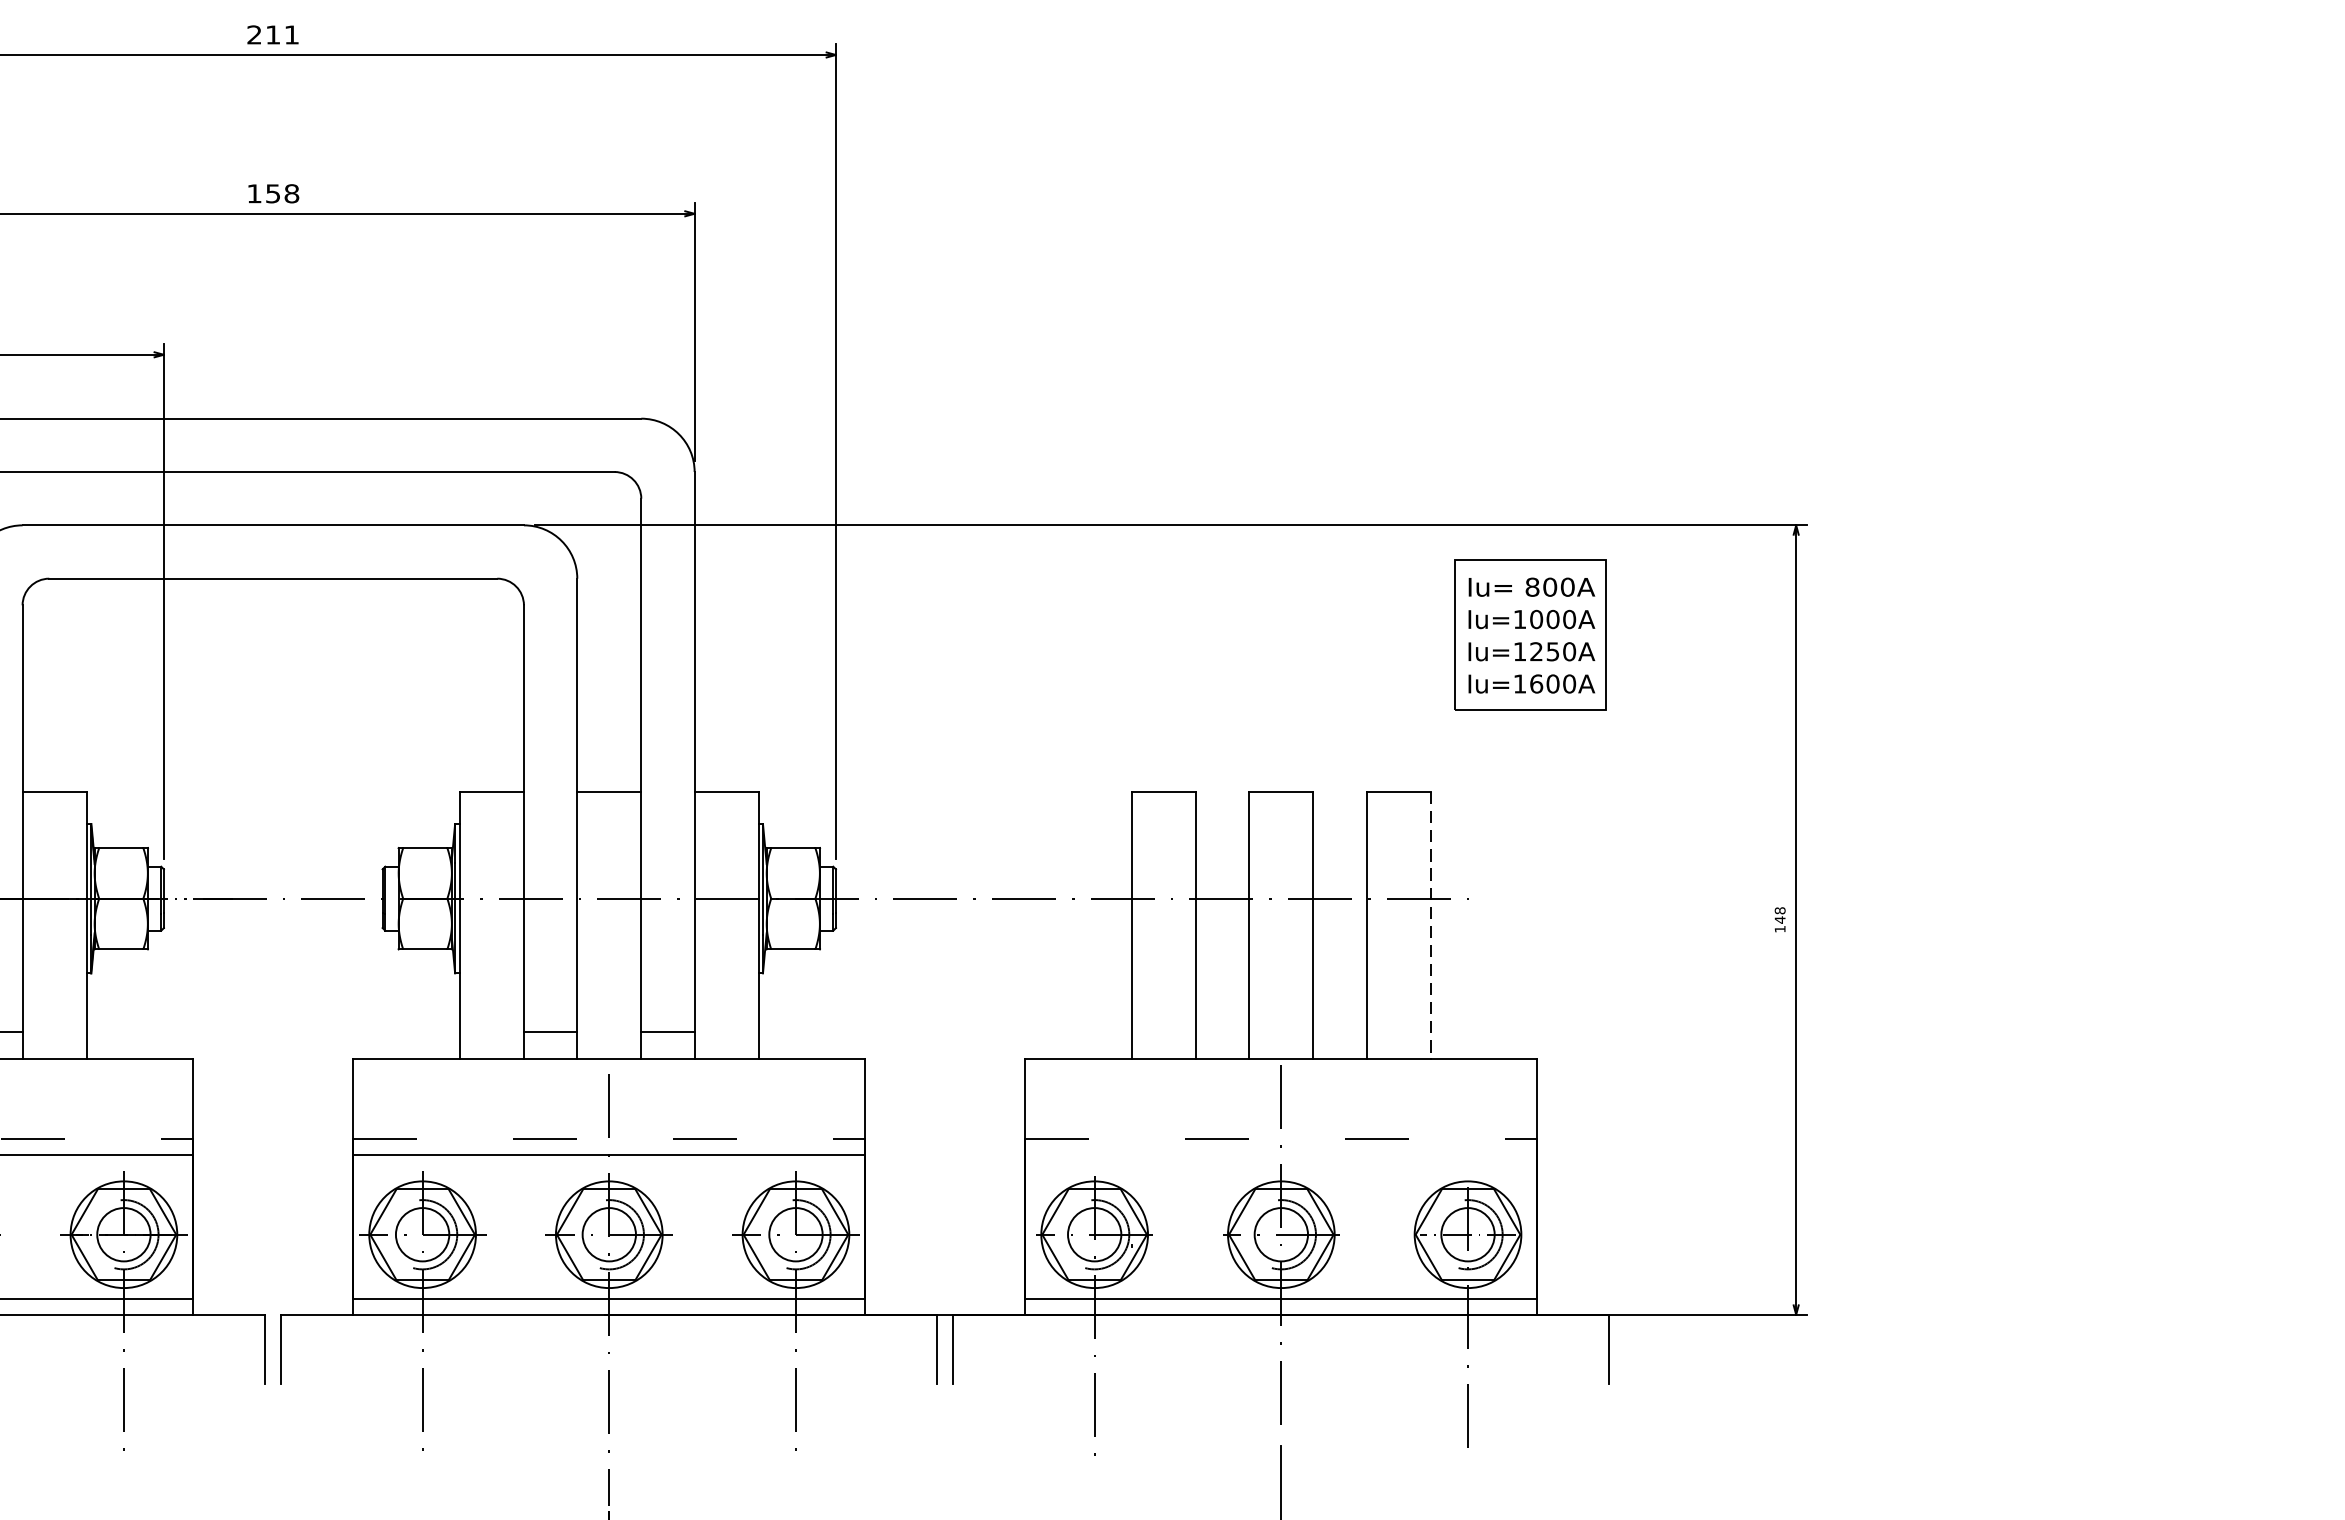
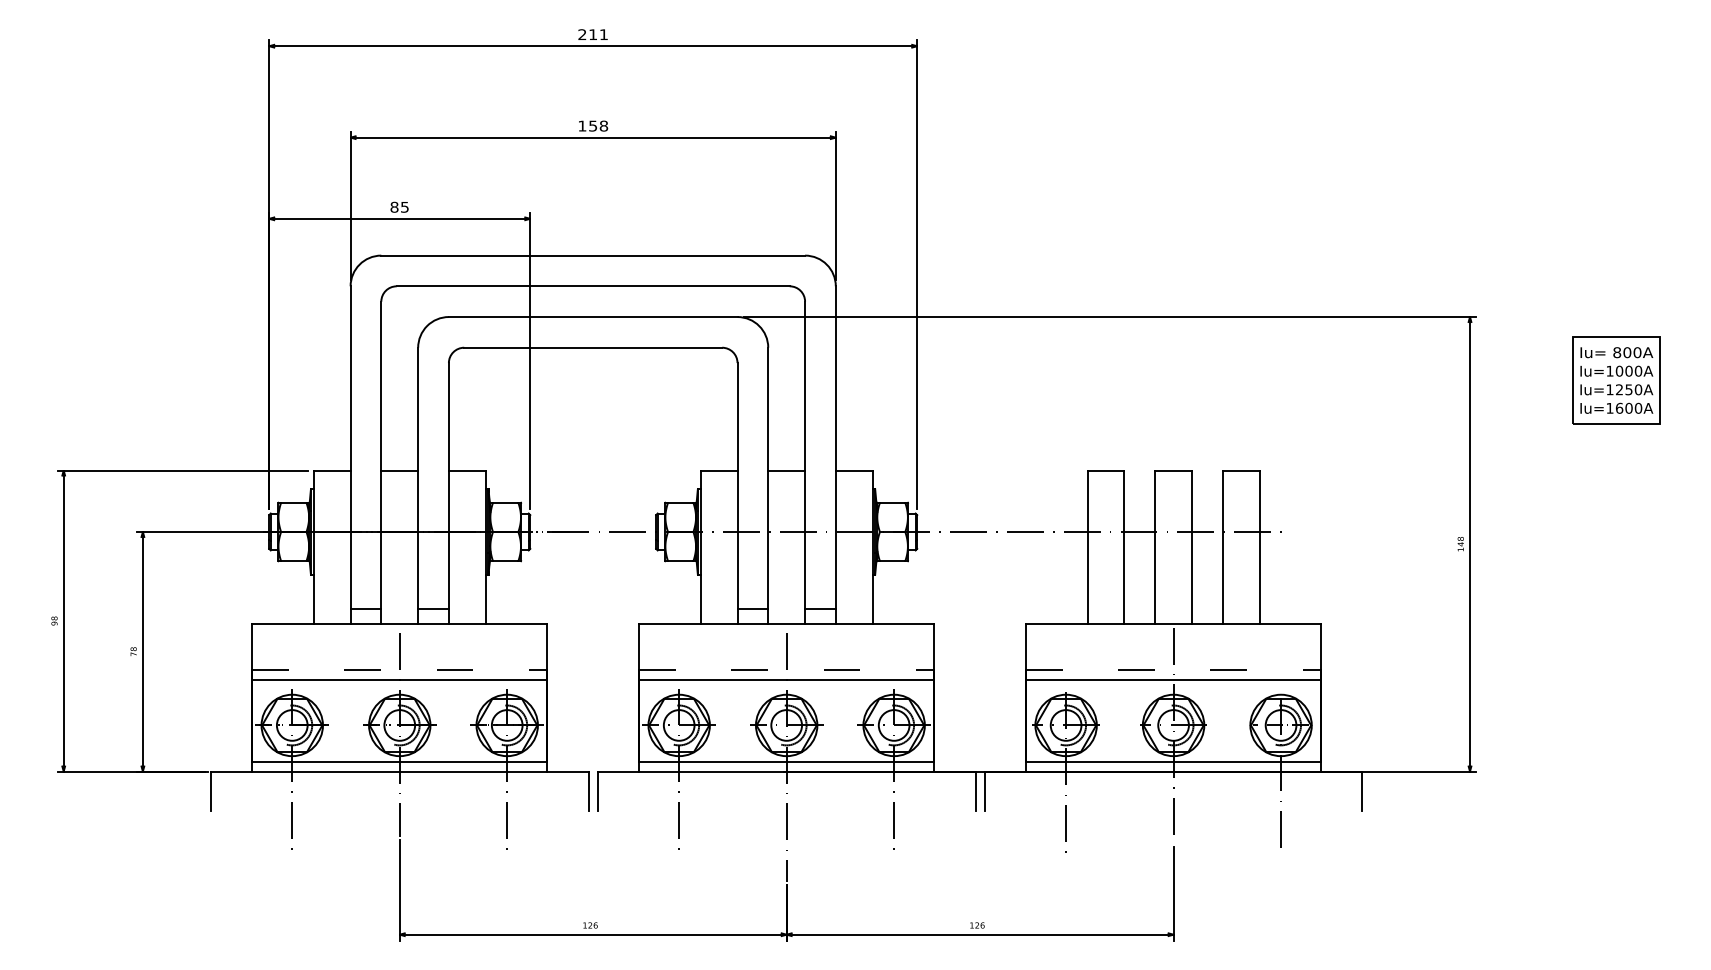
part: (1531, 635) -> (1616, 380), moved
line: (1430, 925) -> (1259, 547), dashed -> solid
line: (1281, 1154) -> (1173, 679), added

